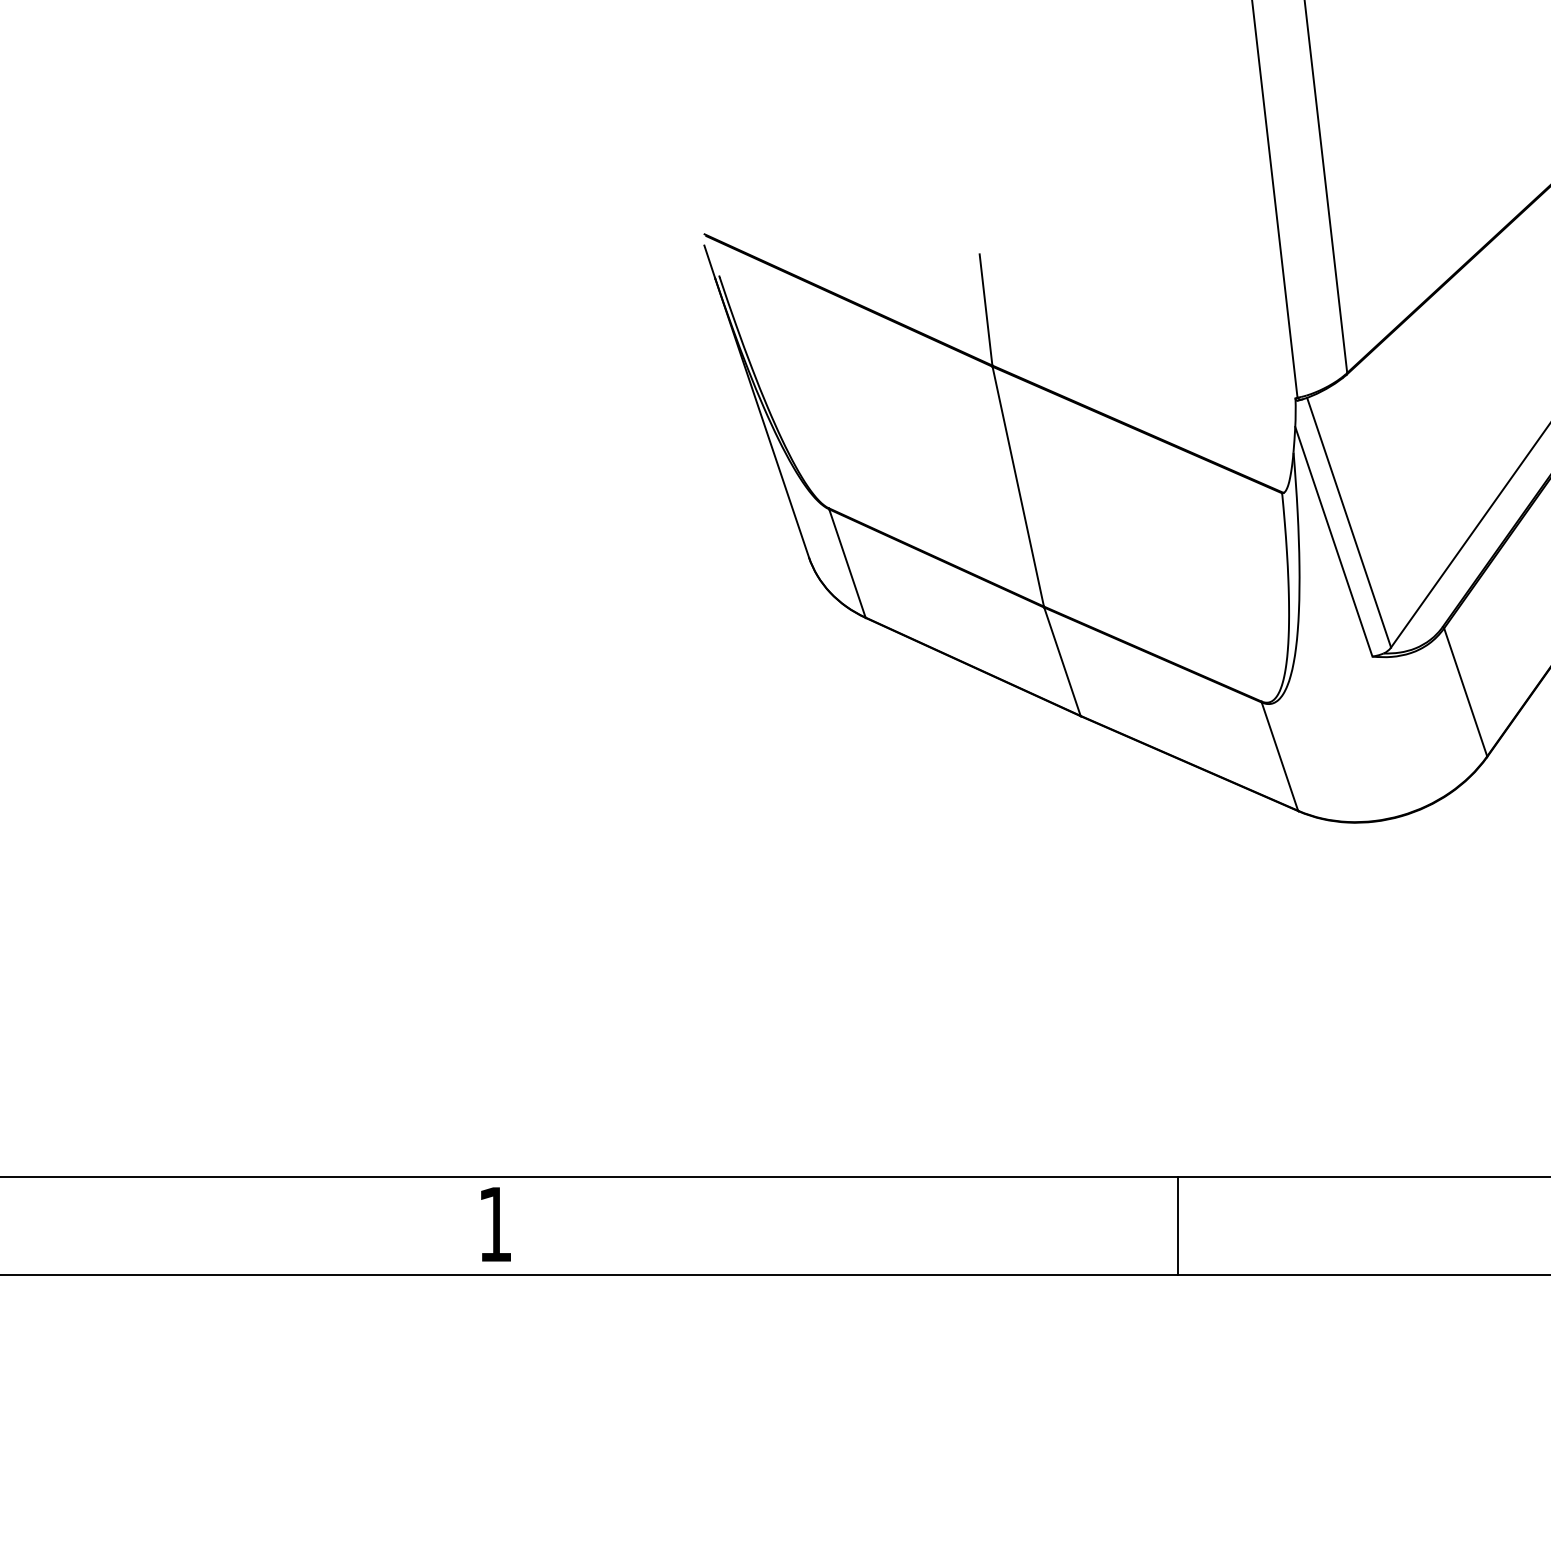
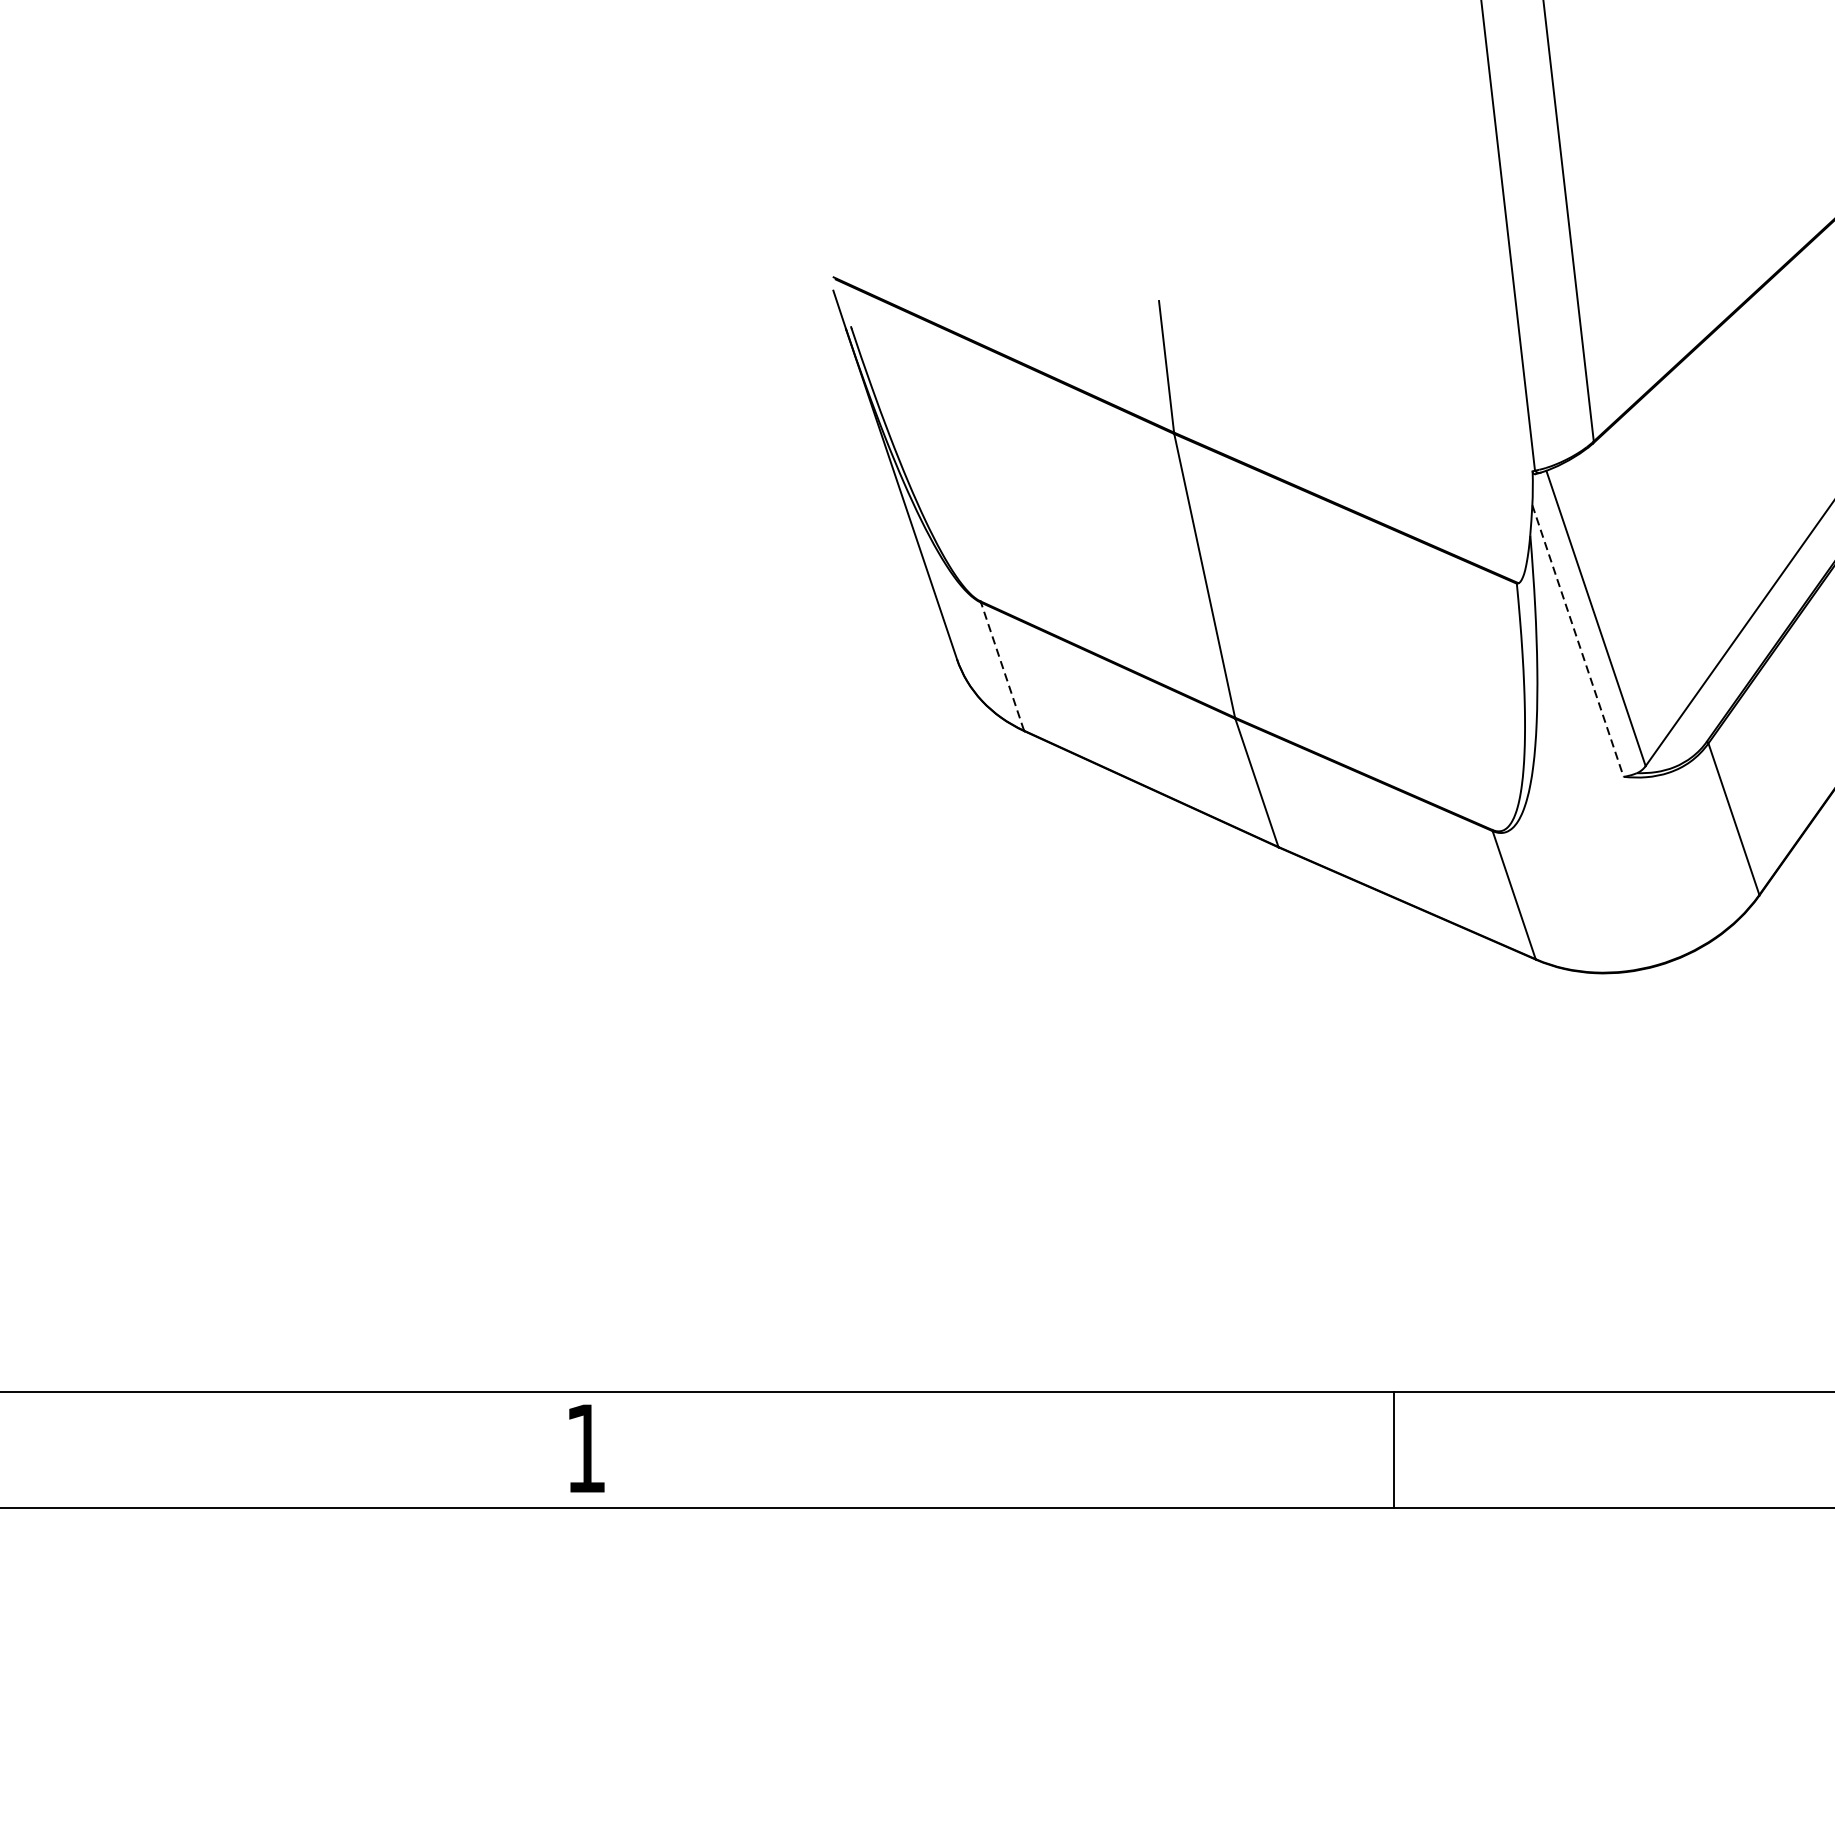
line: (1334, 542) -> (1578, 641), solid -> dashed
line: (847, 562) -> (1002, 665), solid -> dashed

